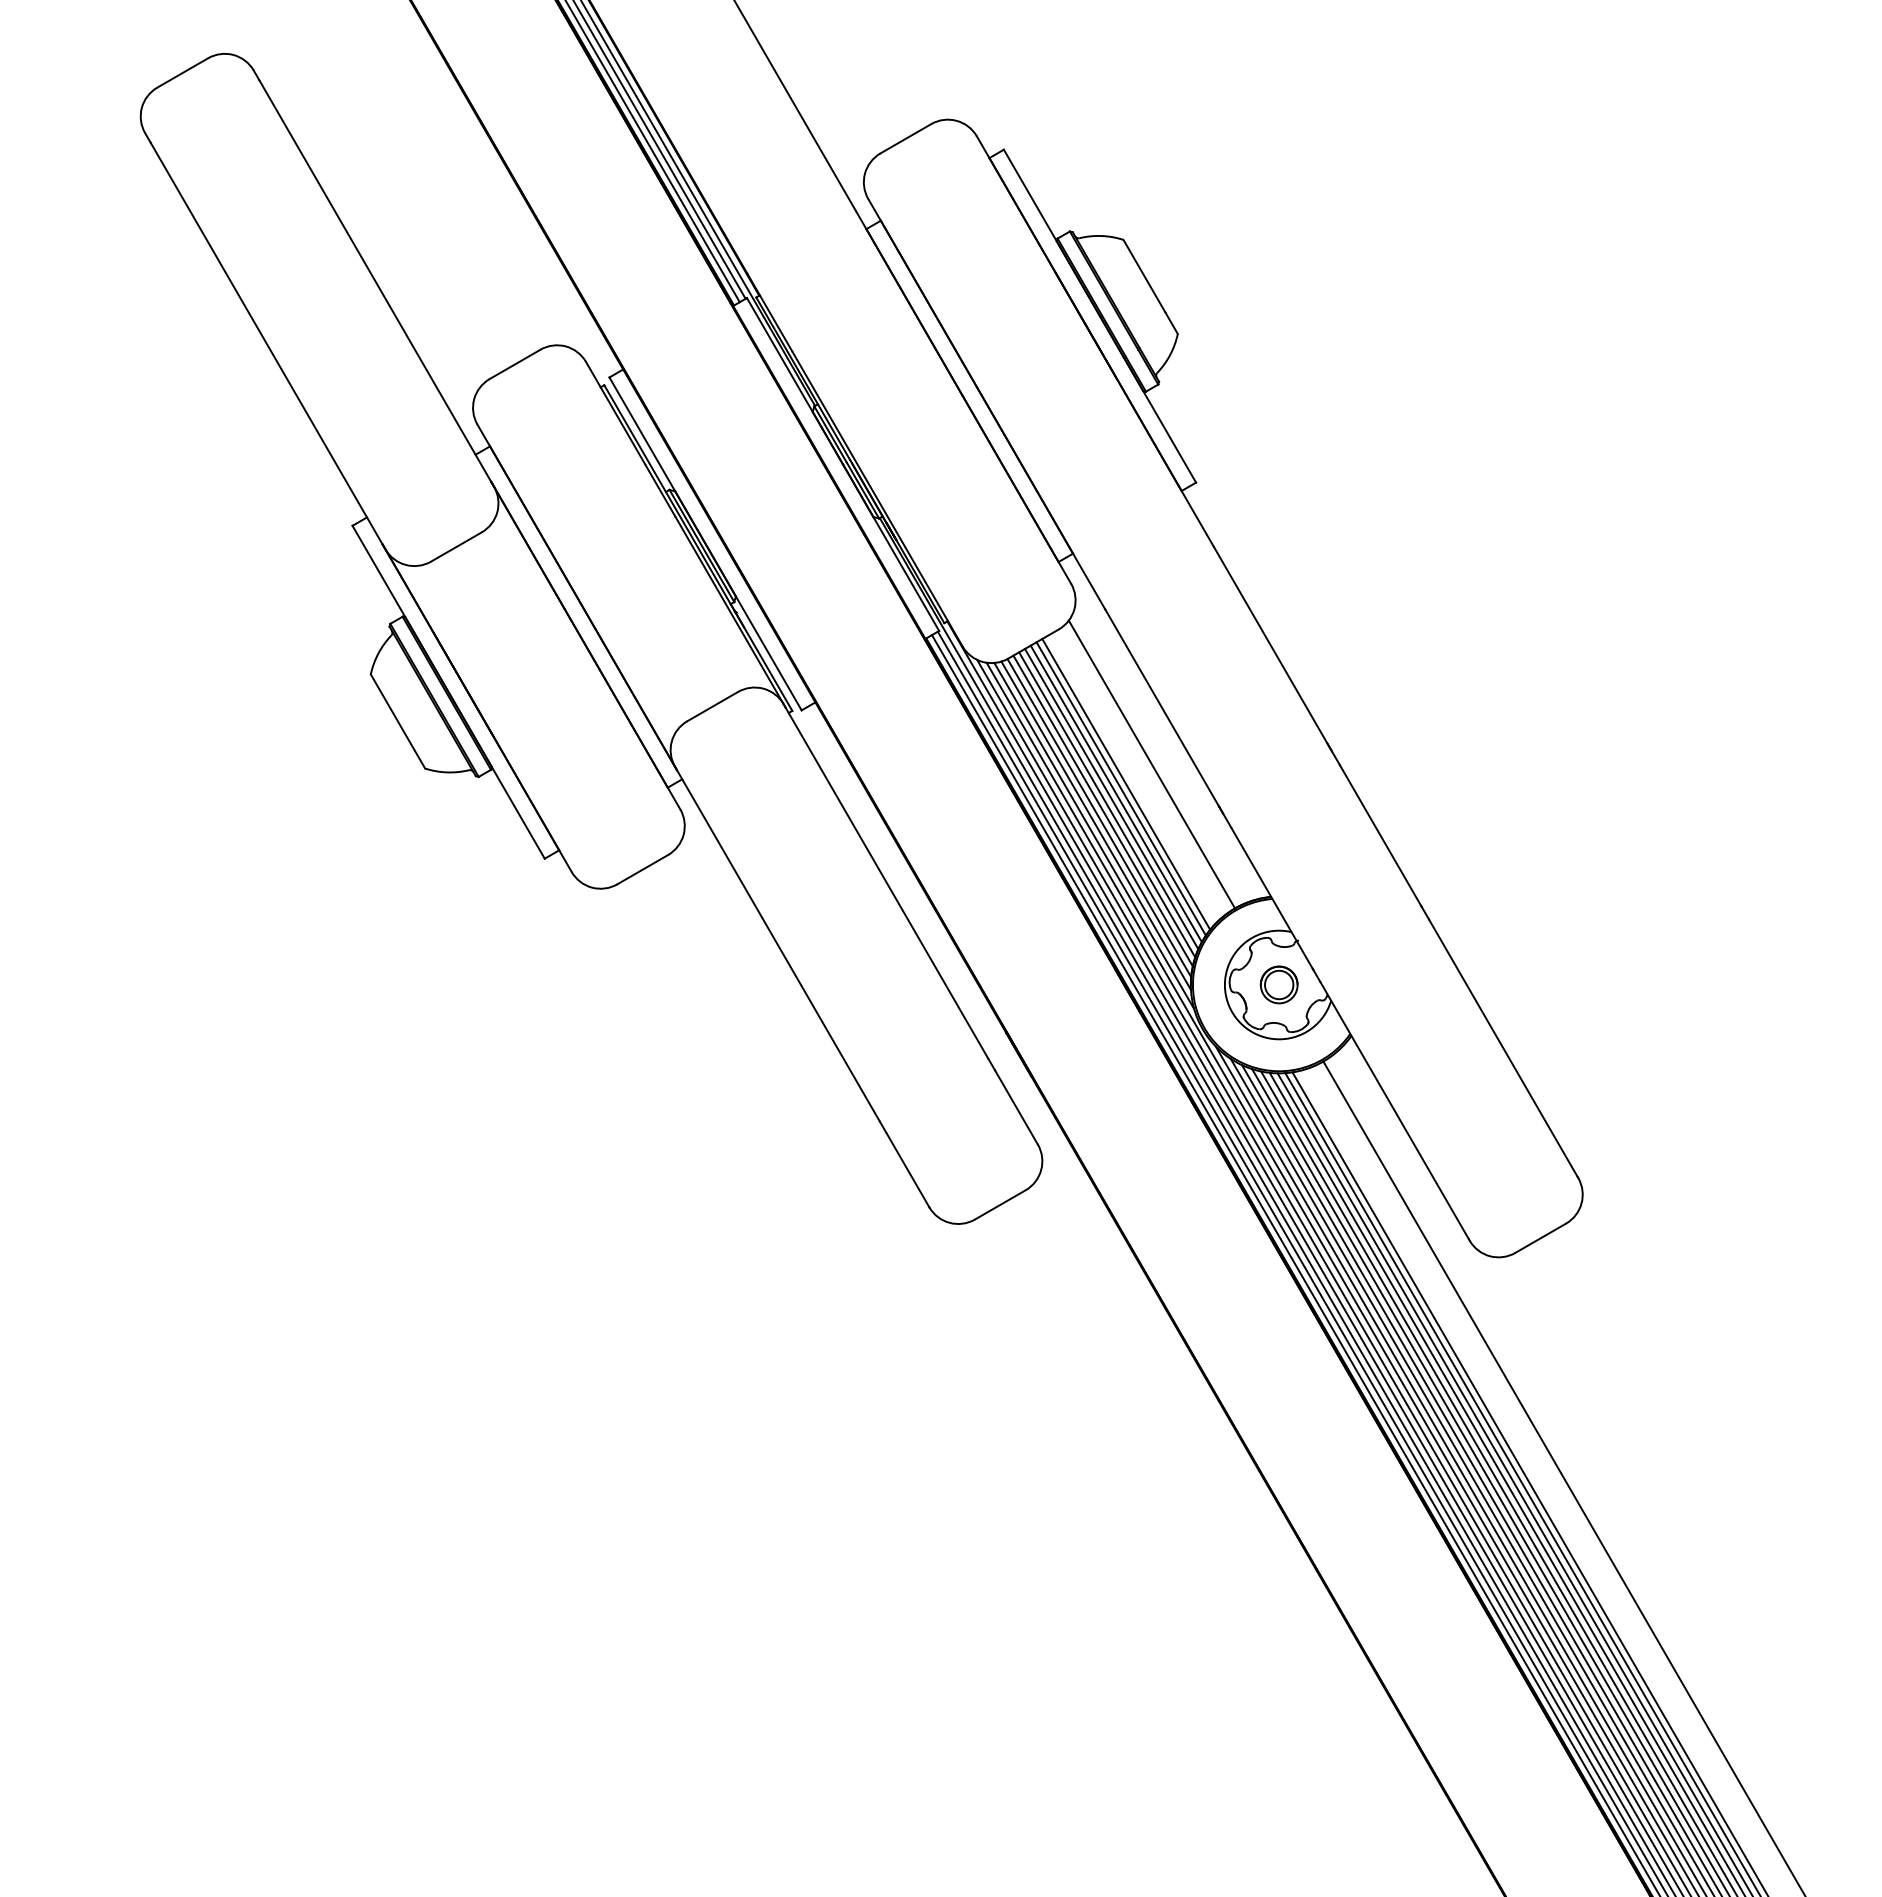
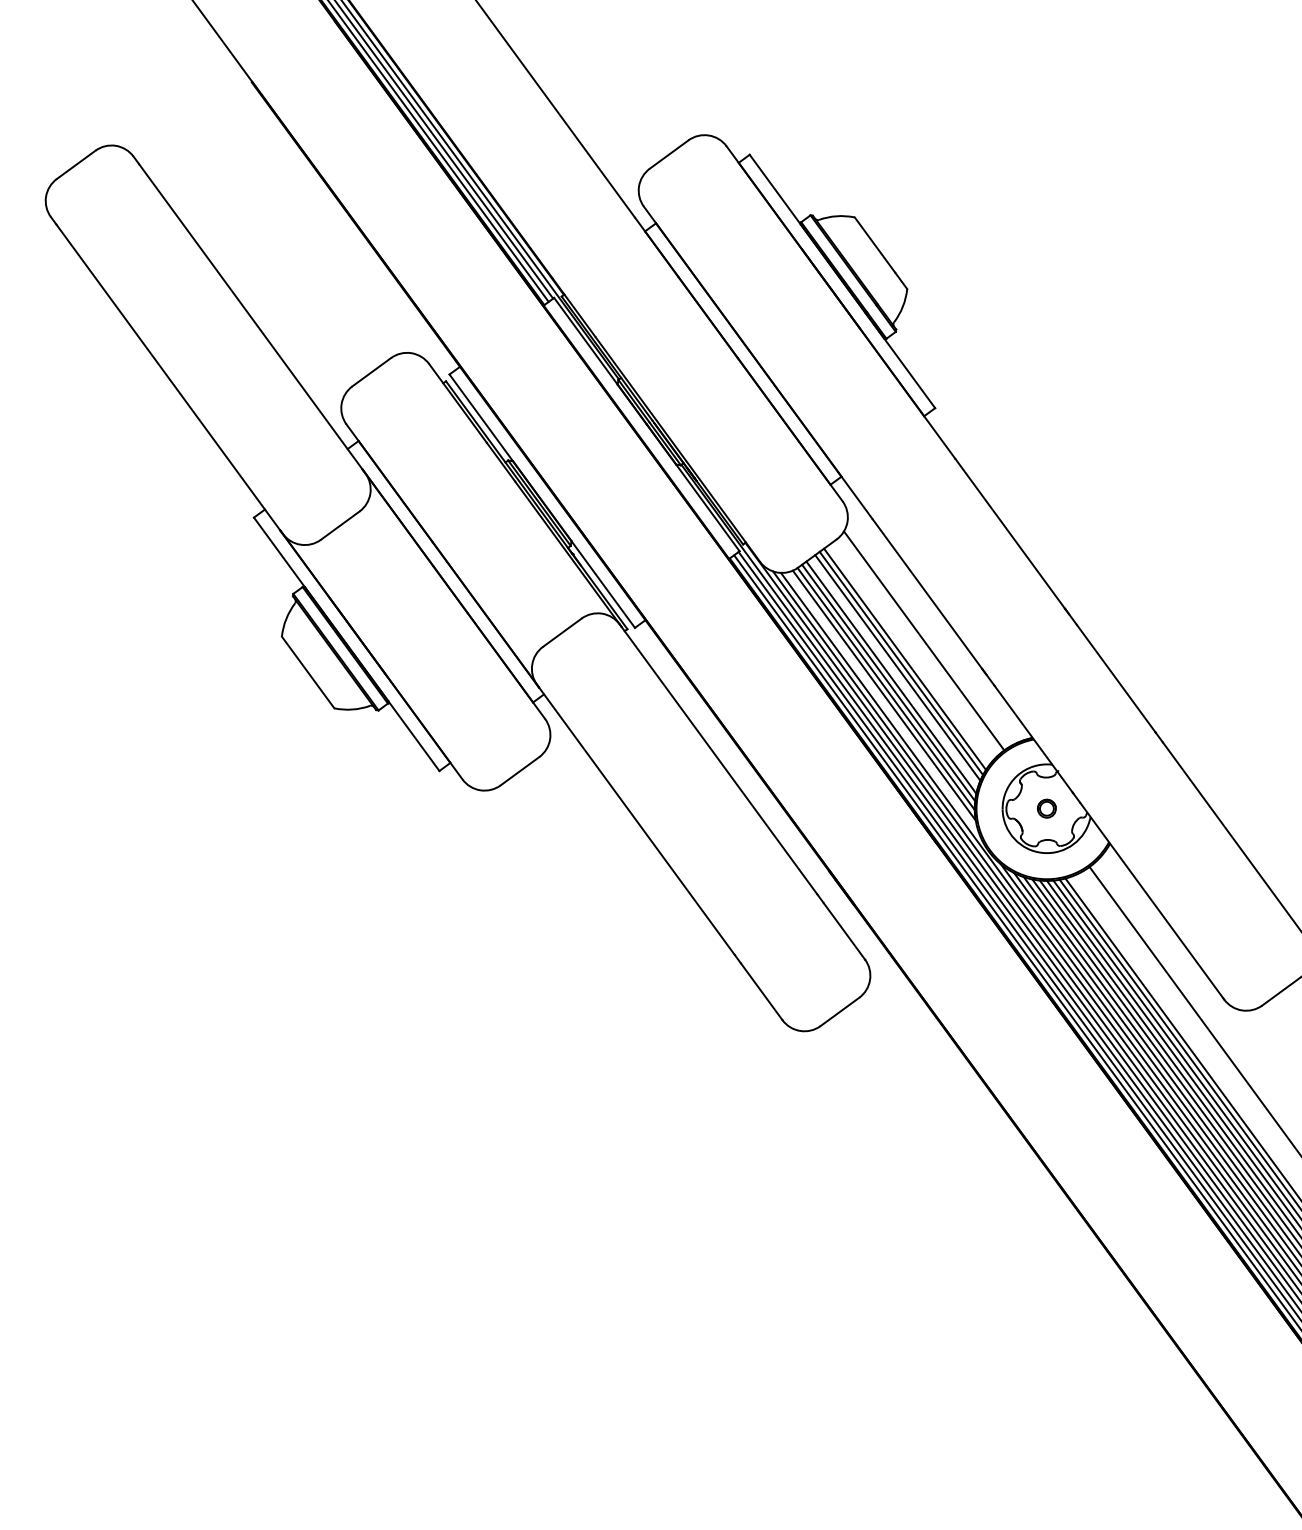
line: (1111, 798) -> (894, 672), removed
line: (1094, 836) -> (883, 704), removed
part: (1278, 984) -> (1046, 808), size x0.6

